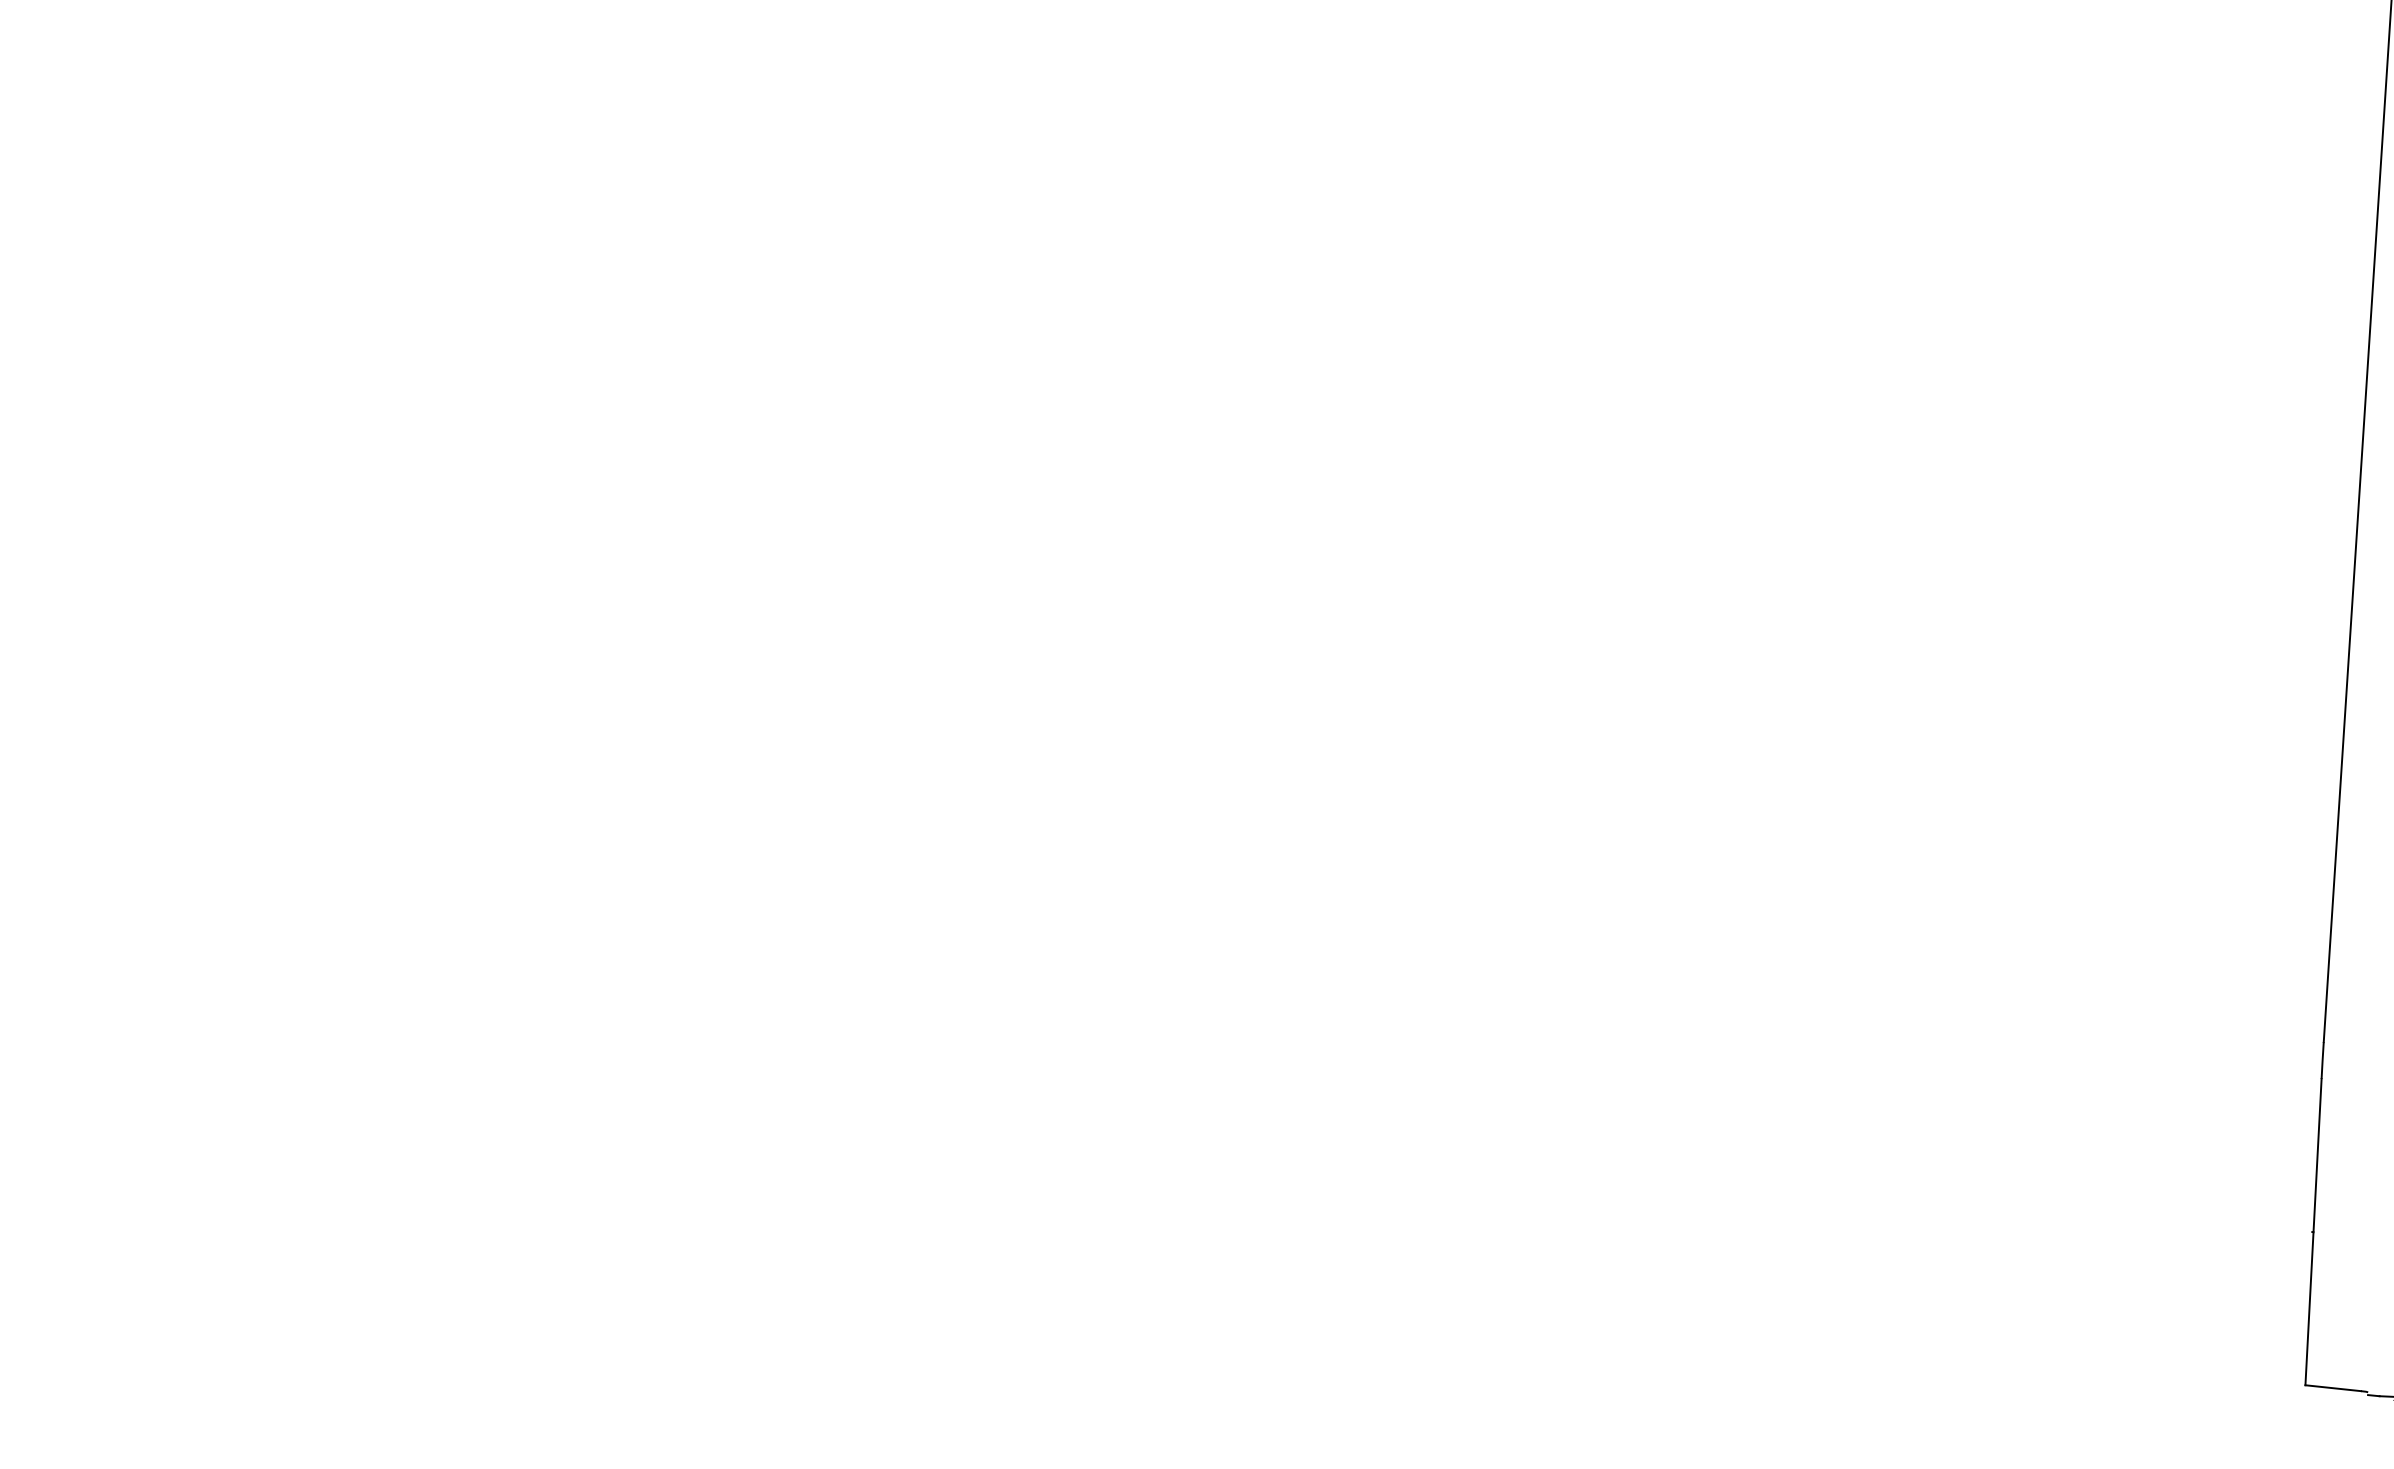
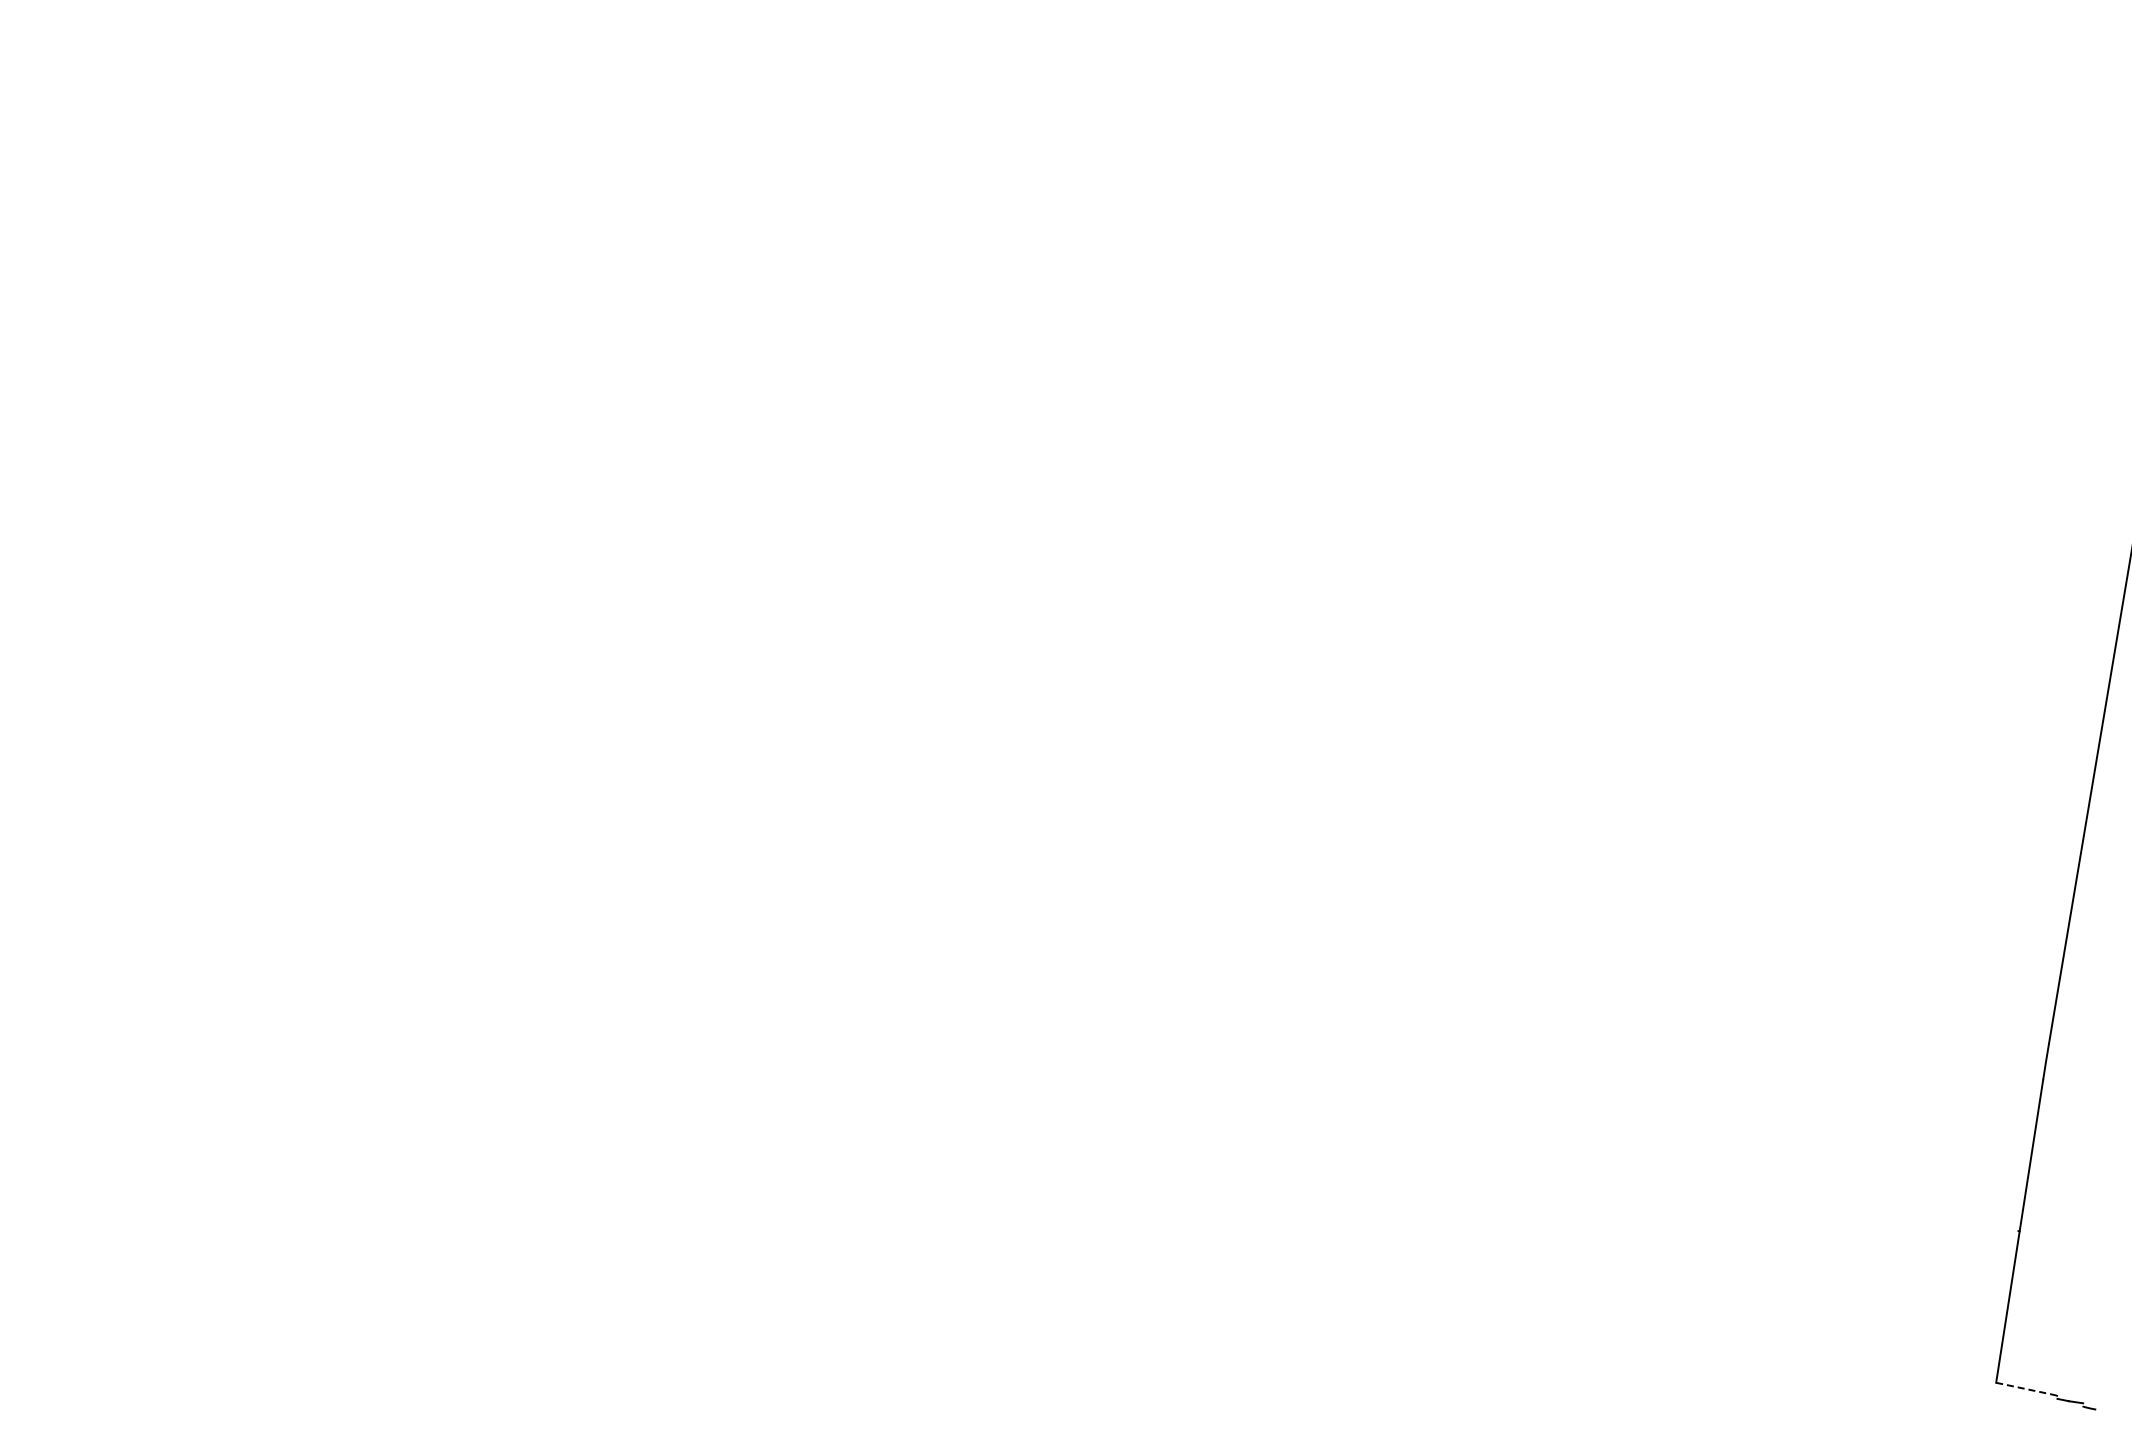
line: (2333, 1388) -> (2023, 1388), solid -> dashed

